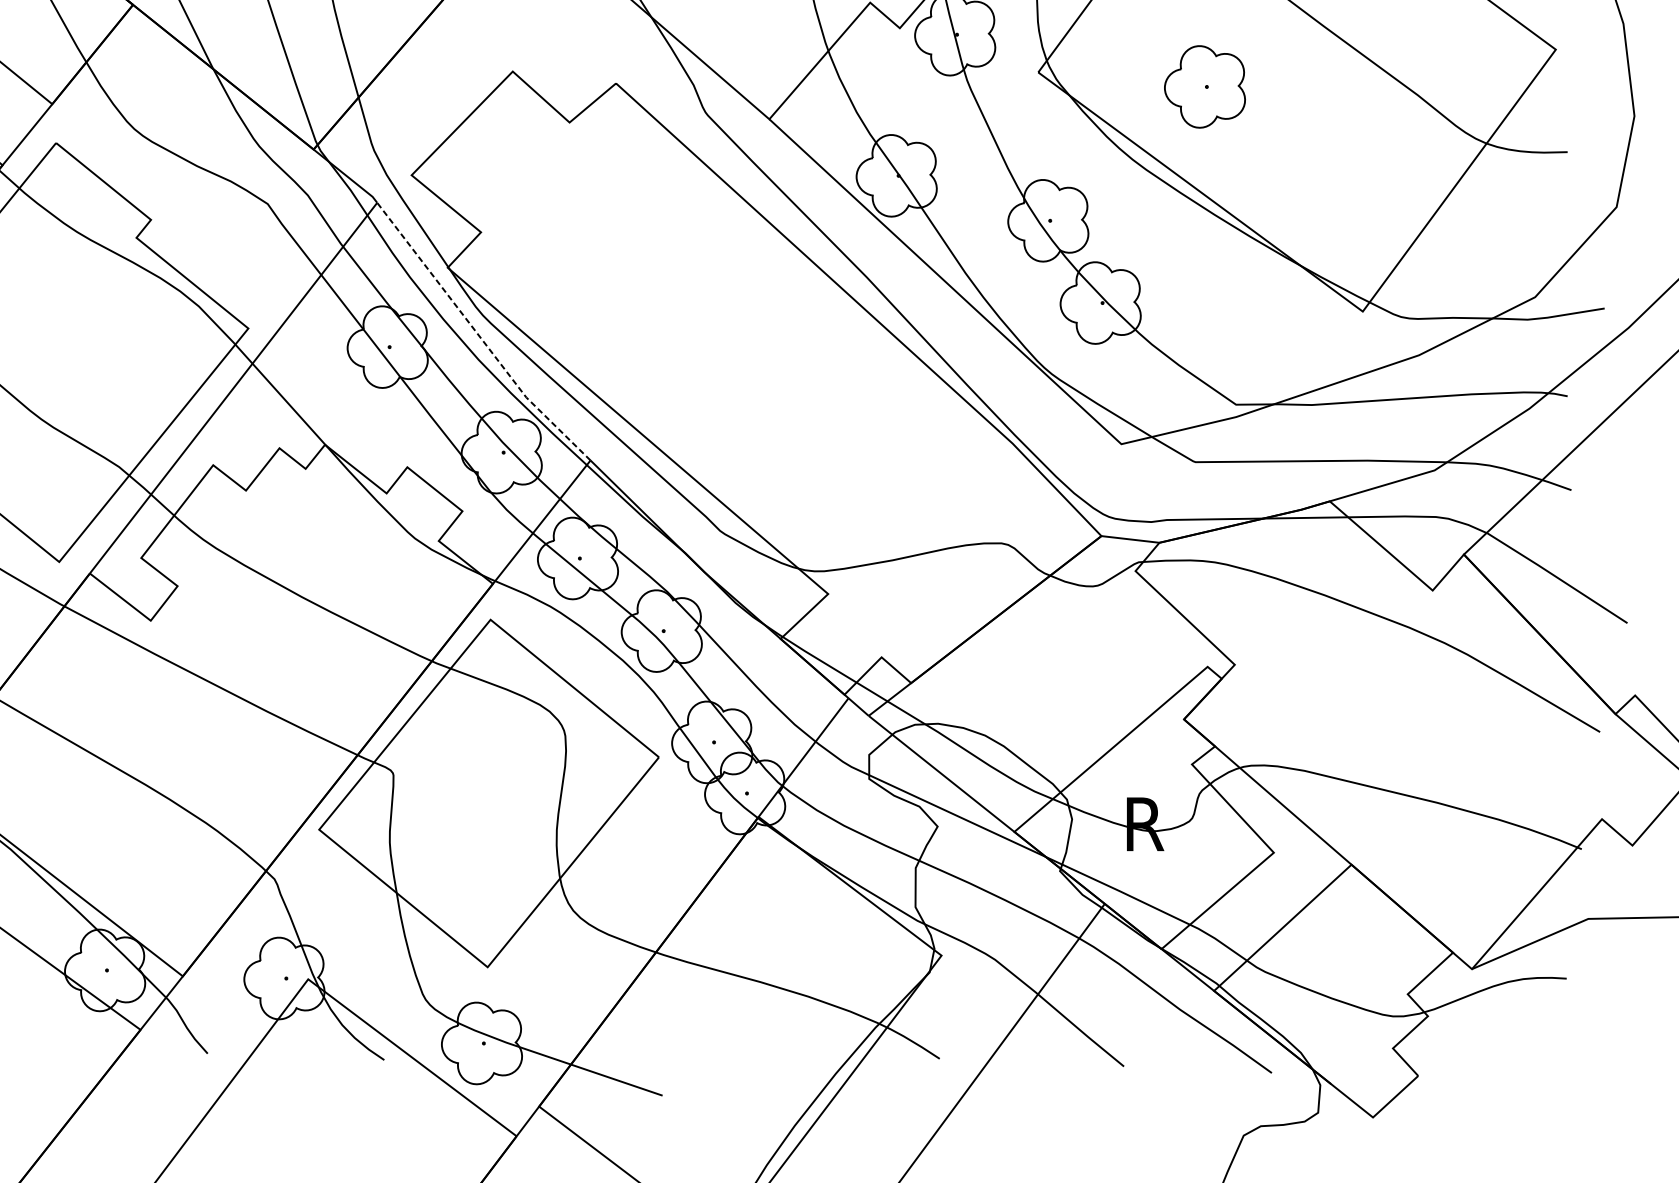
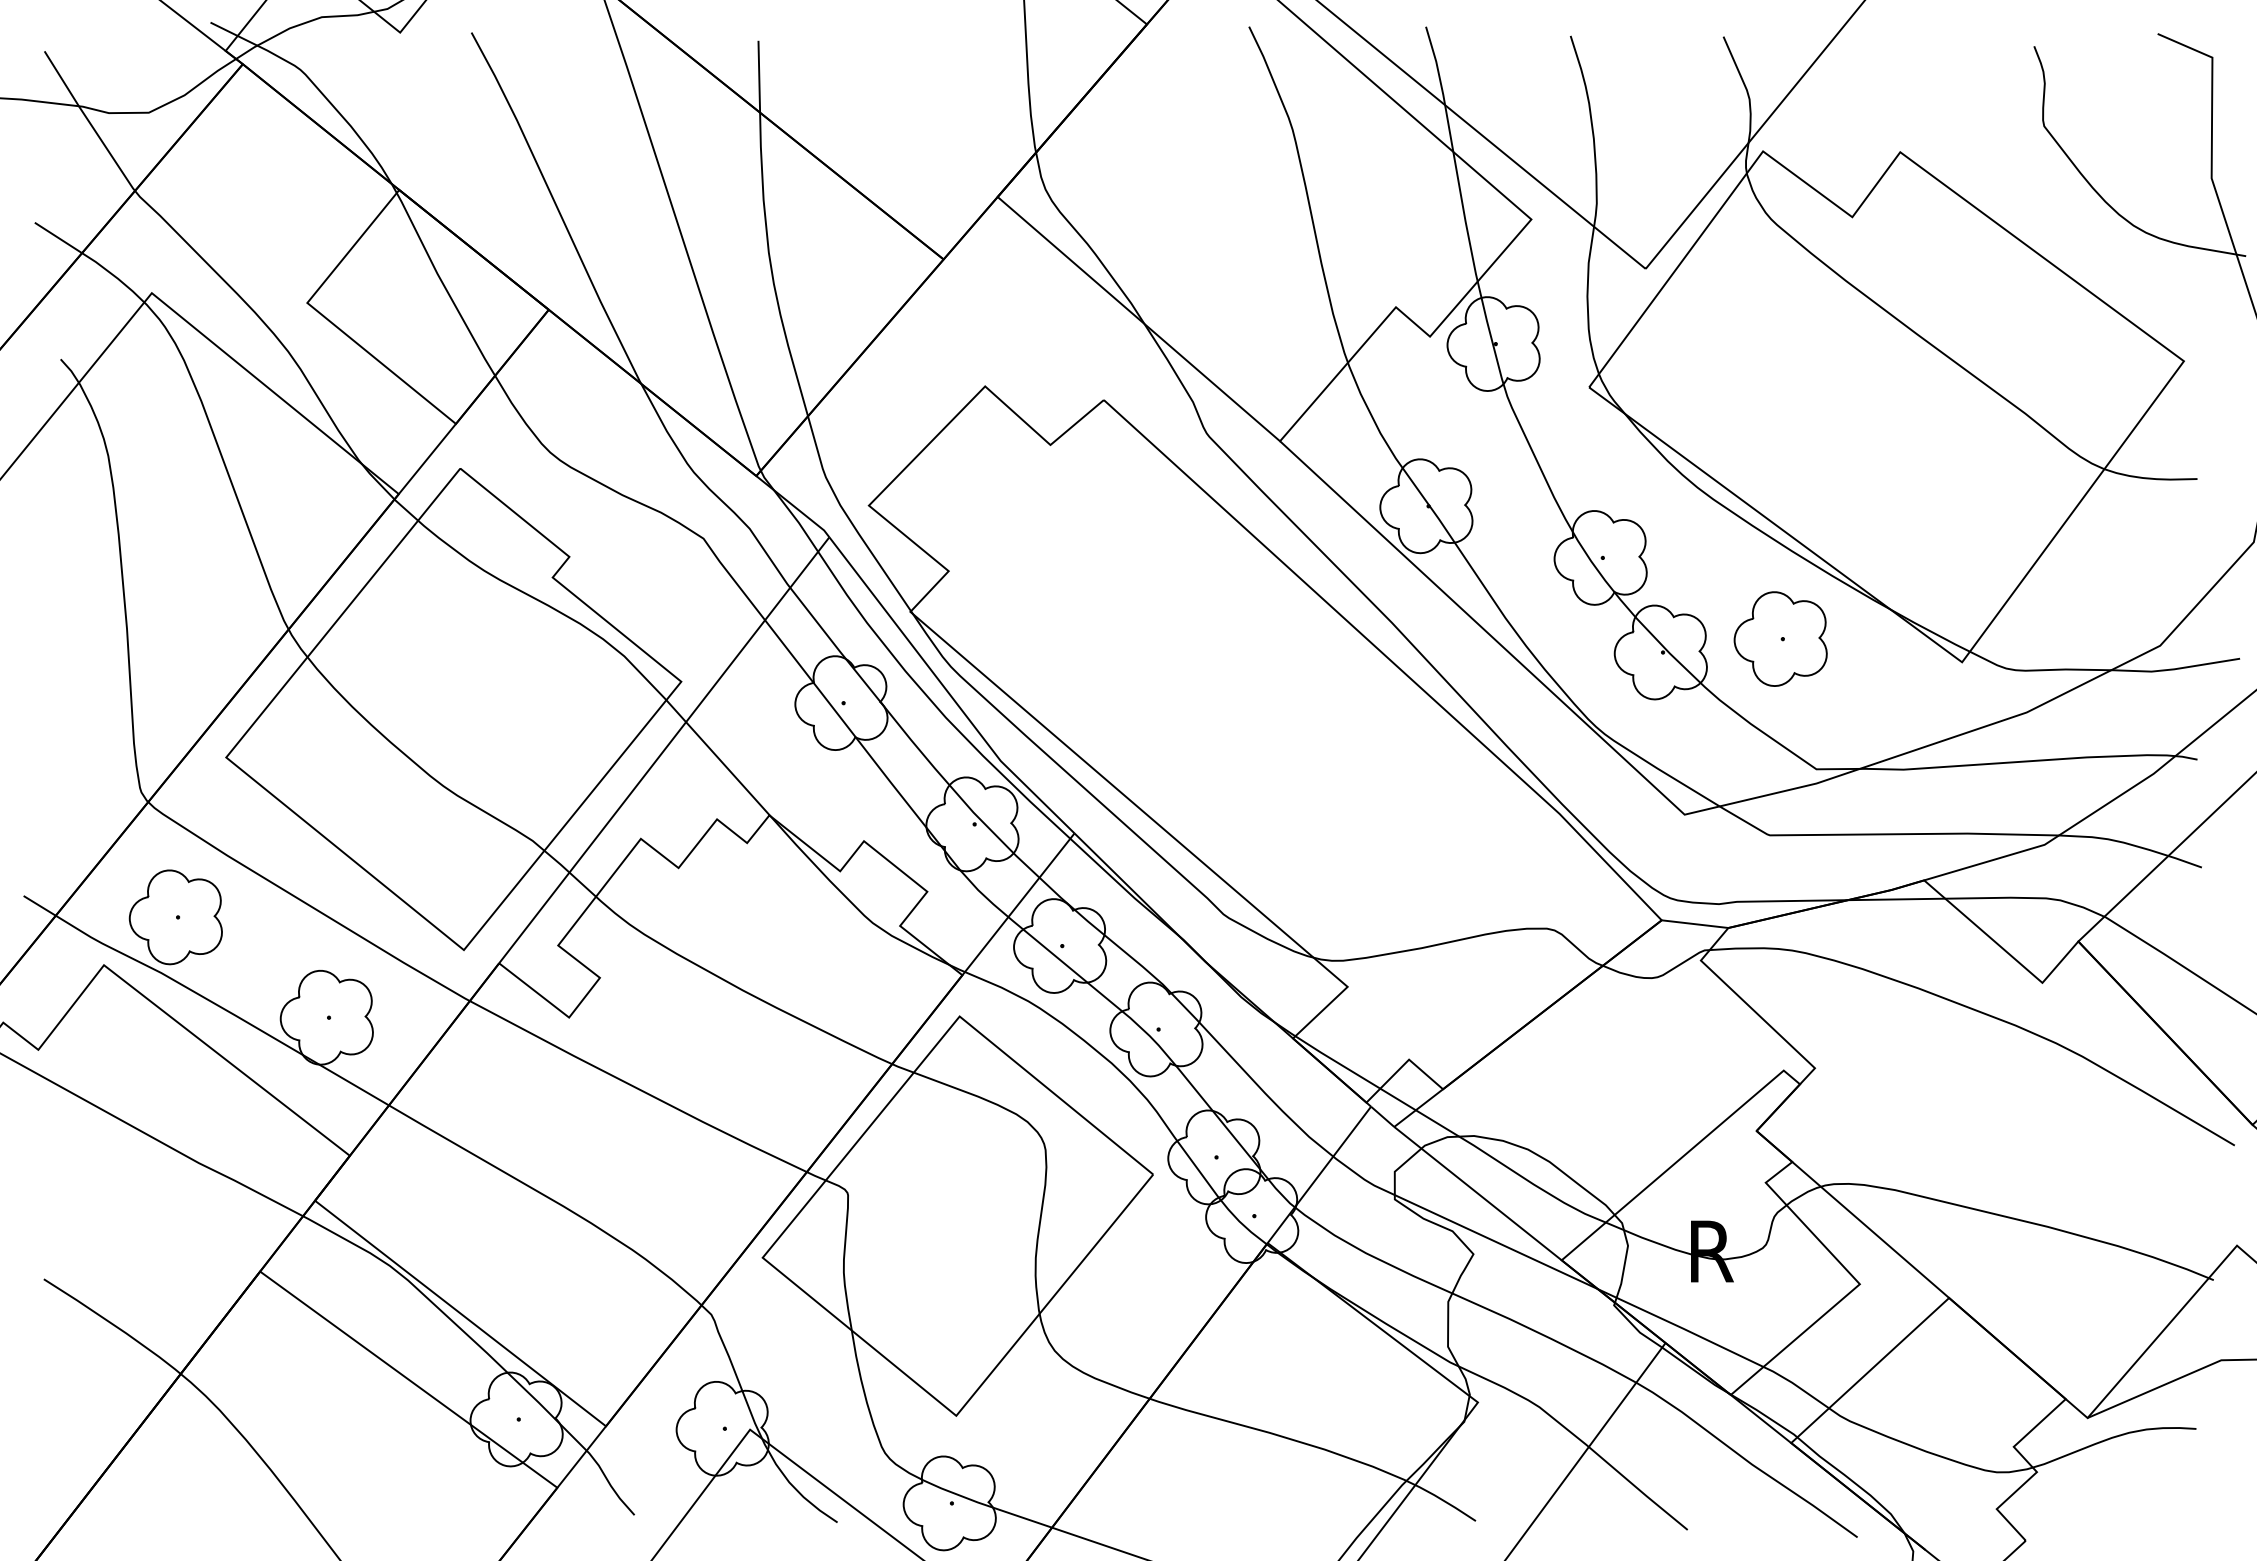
part: (1204, 86) -> (1780, 638), moved
line: (479, 336) -> (946, 690), dashed -> solid

